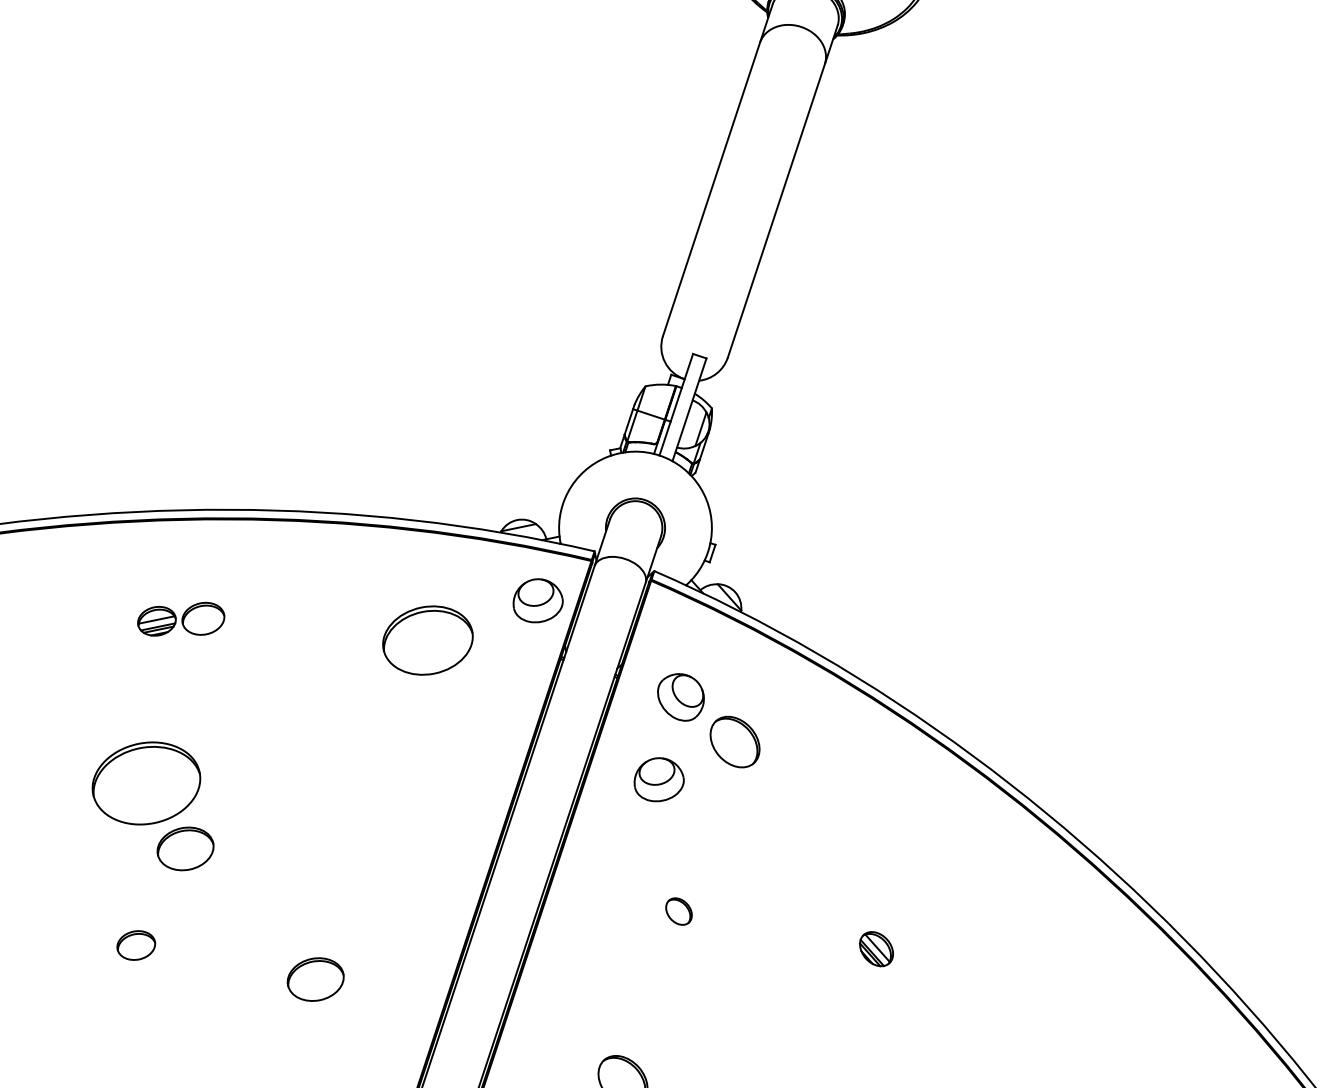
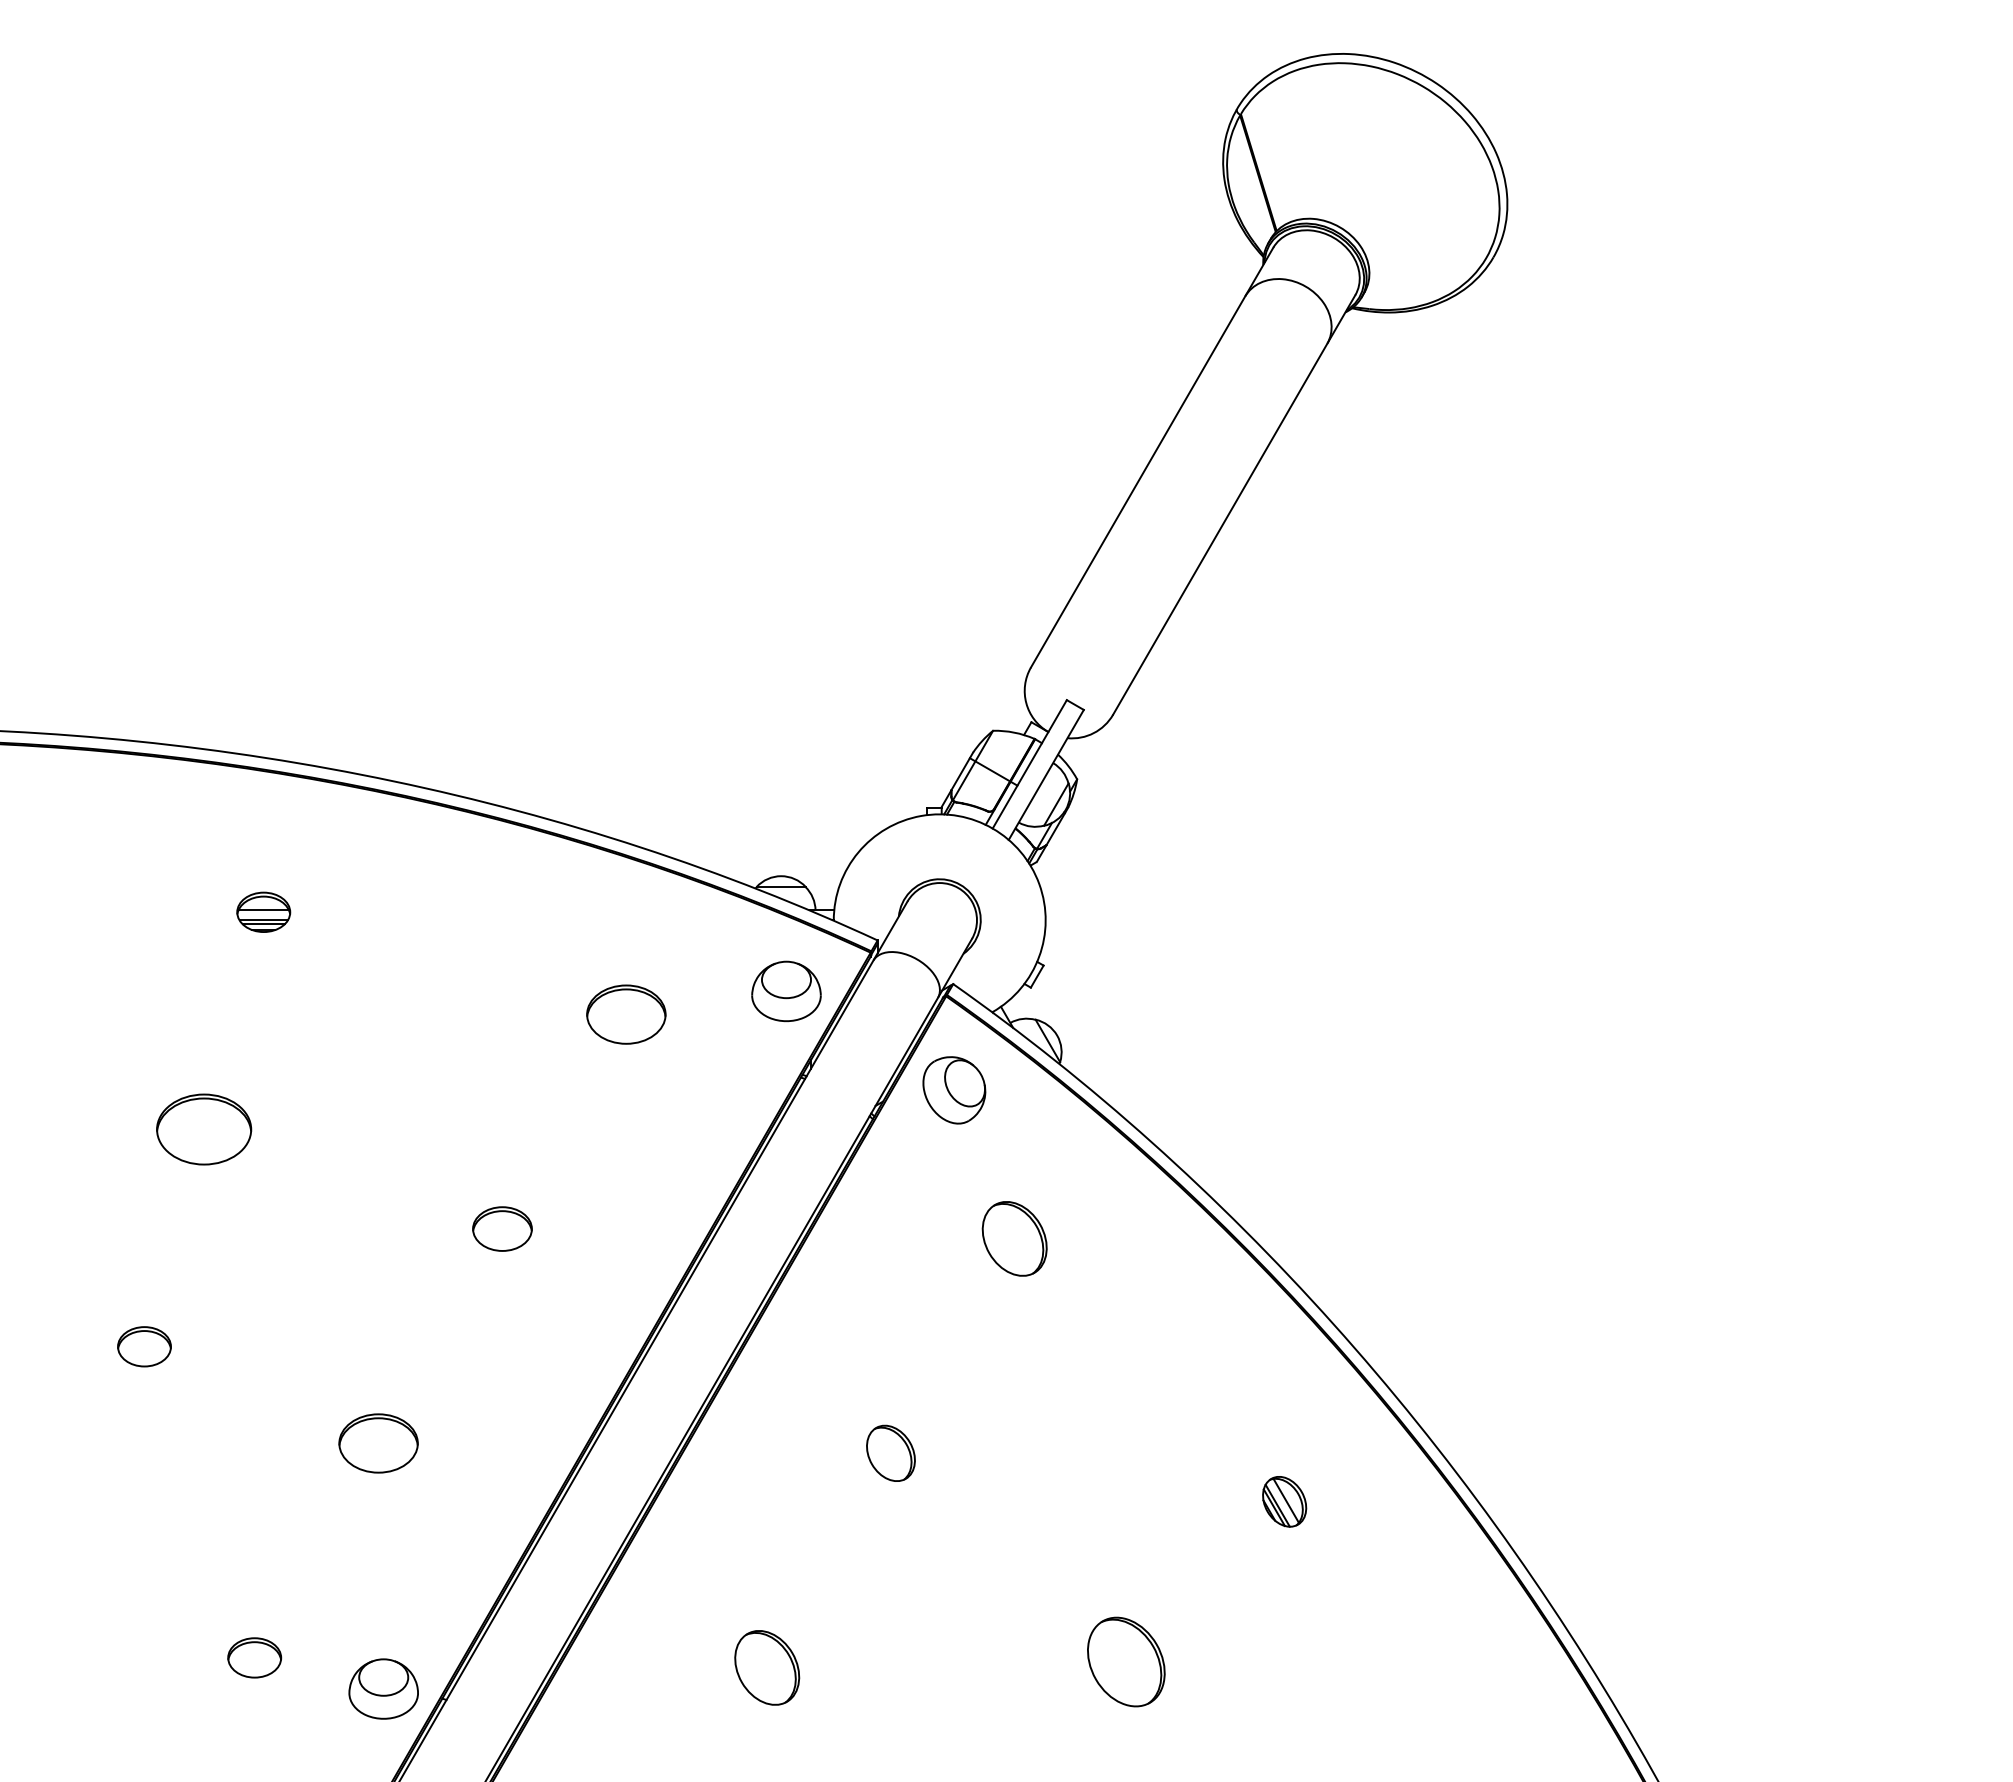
part: (203, 618) -> (502, 1228), moved
part: (428, 640) -> (626, 1014), size x0.62
part: (681, 697) -> (954, 1090), moved
part: (658, 779) -> (900, 1268), removed
part: (146, 783) -> (204, 1129), size x0.62
part: (185, 848) -> (238, 1229), removed
part: (678, 911) -> (890, 1452), size x1.43
part: (876, 948) -> (1284, 1501), moved
part: (875, 1024) -> (1126, 1661), added

